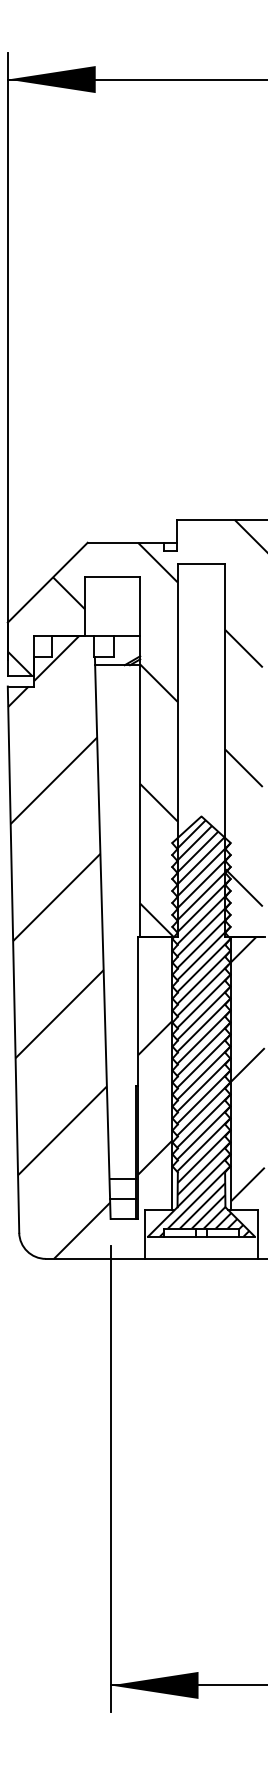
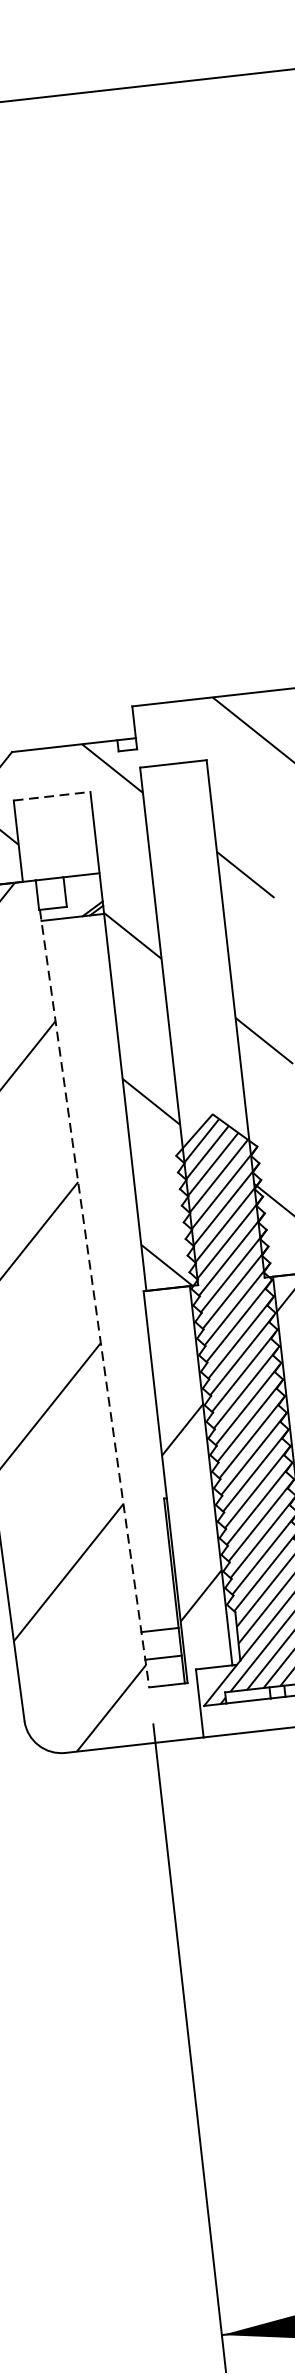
line: (112, 577) -> (51, 796), solid -> dashed
line: (102, 938) -> (94, 1299), solid -> dashed

